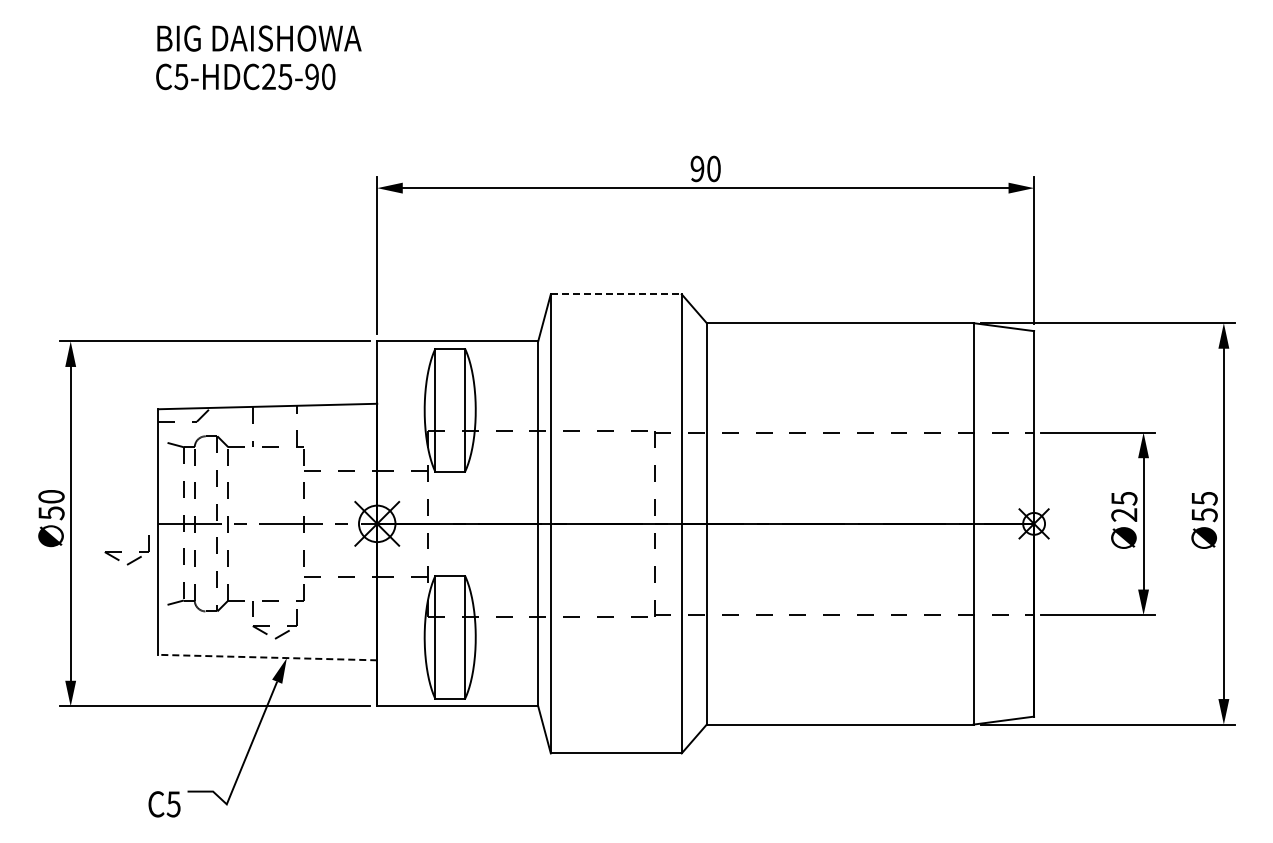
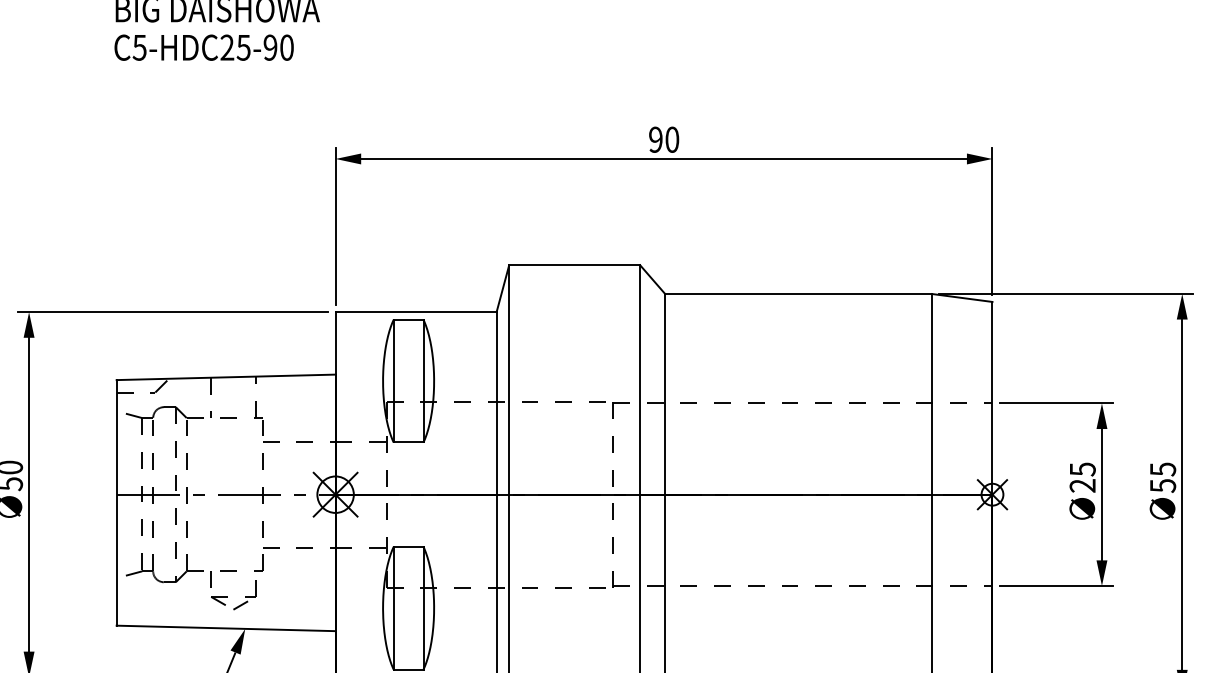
line: (616, 294) -> (574, 265), dashed -> solid
part: (126, 550) -> (84, 521), removed
line: (267, 657) -> (225, 628), dashed -> solid

